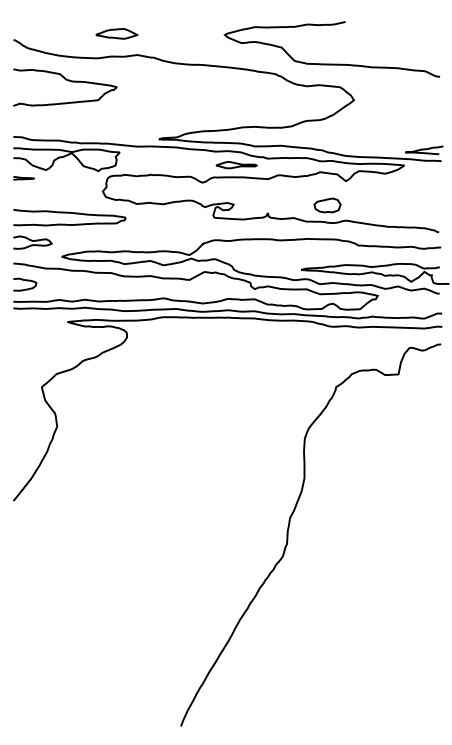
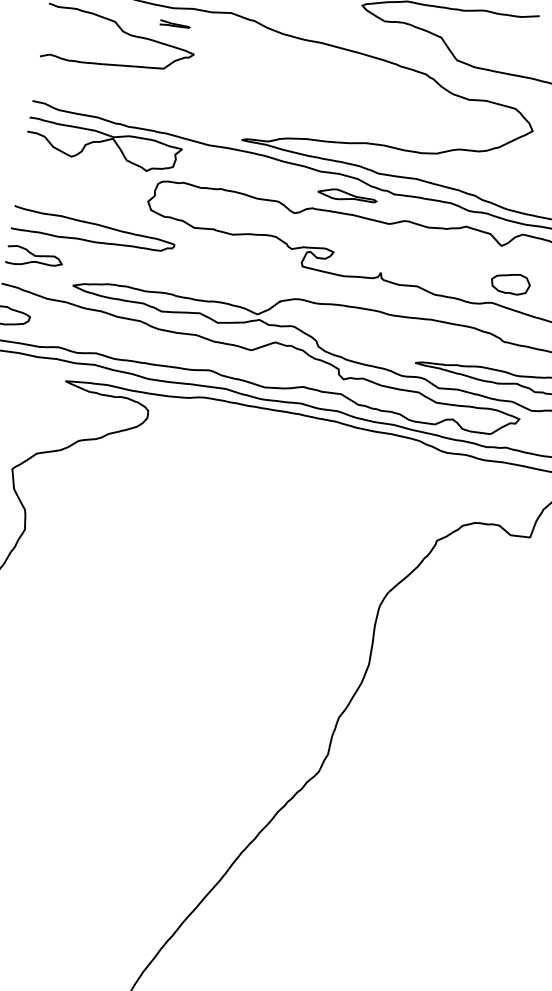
line: (24, 178) -> (176, 25), moved
part: (327, 205) -> (510, 283), moved

